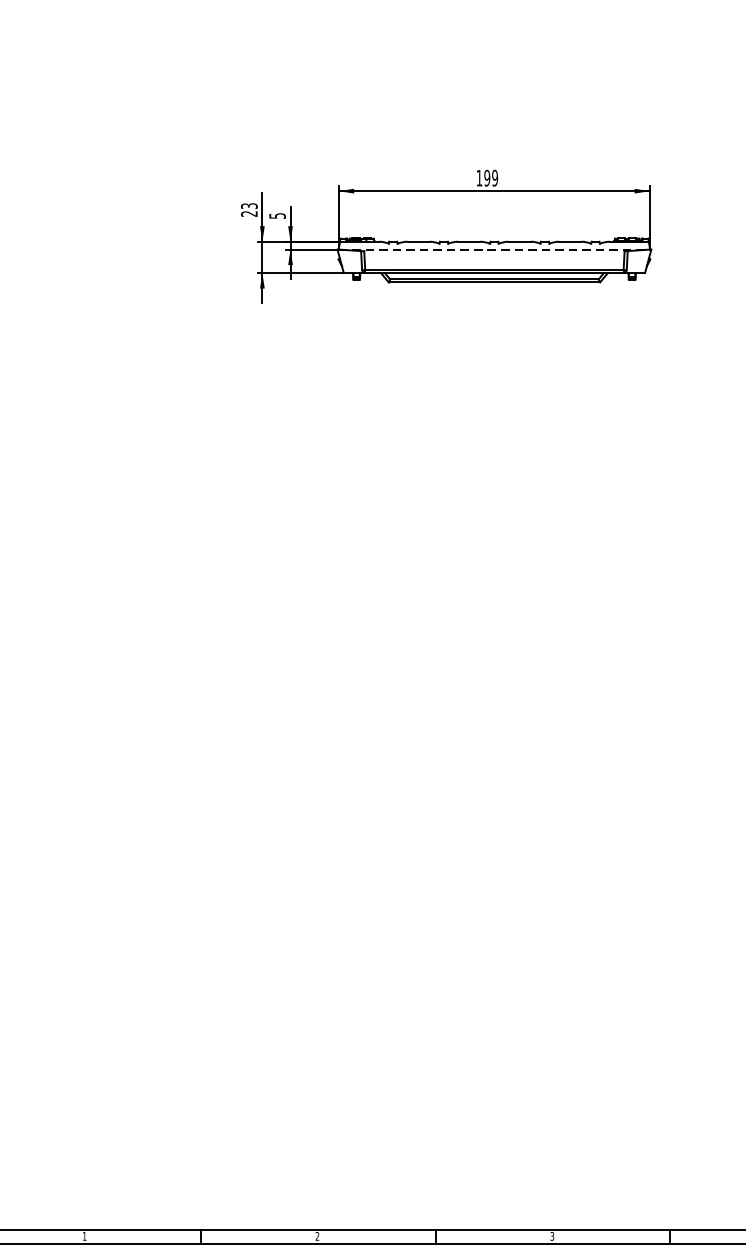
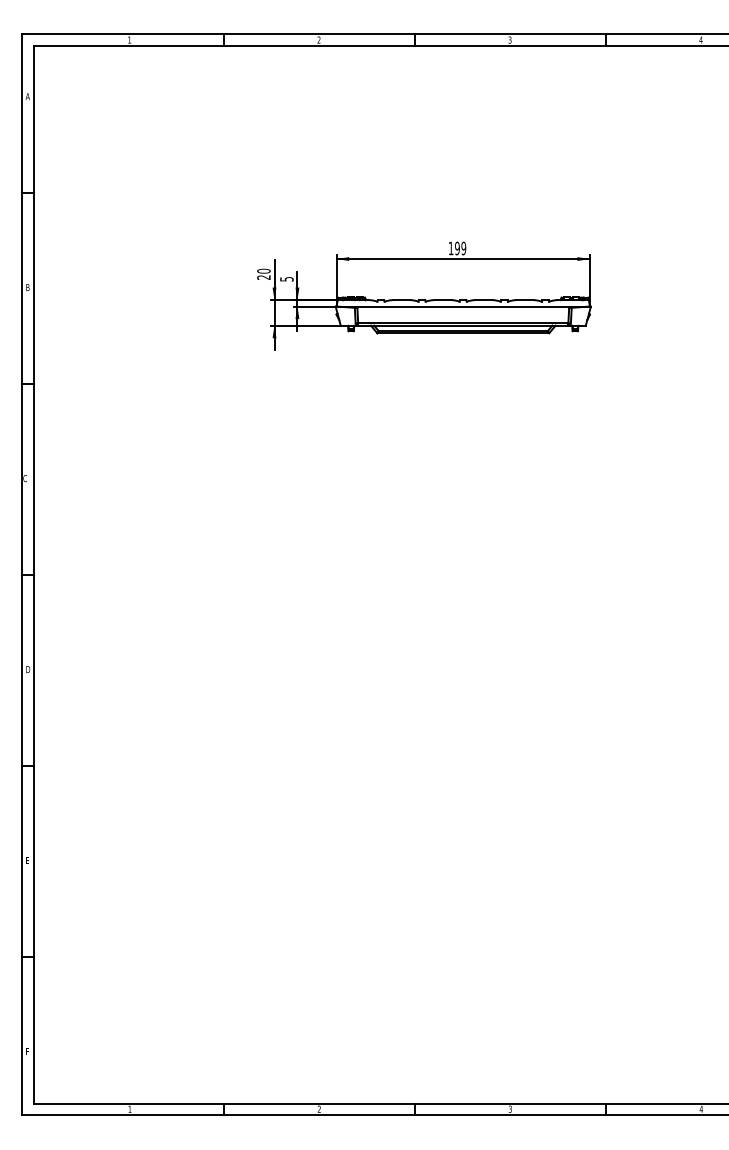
text: (248, 205) -> (263, 270), 23 -> 20
line: (494, 249) -> (463, 306), dashed -> solid

